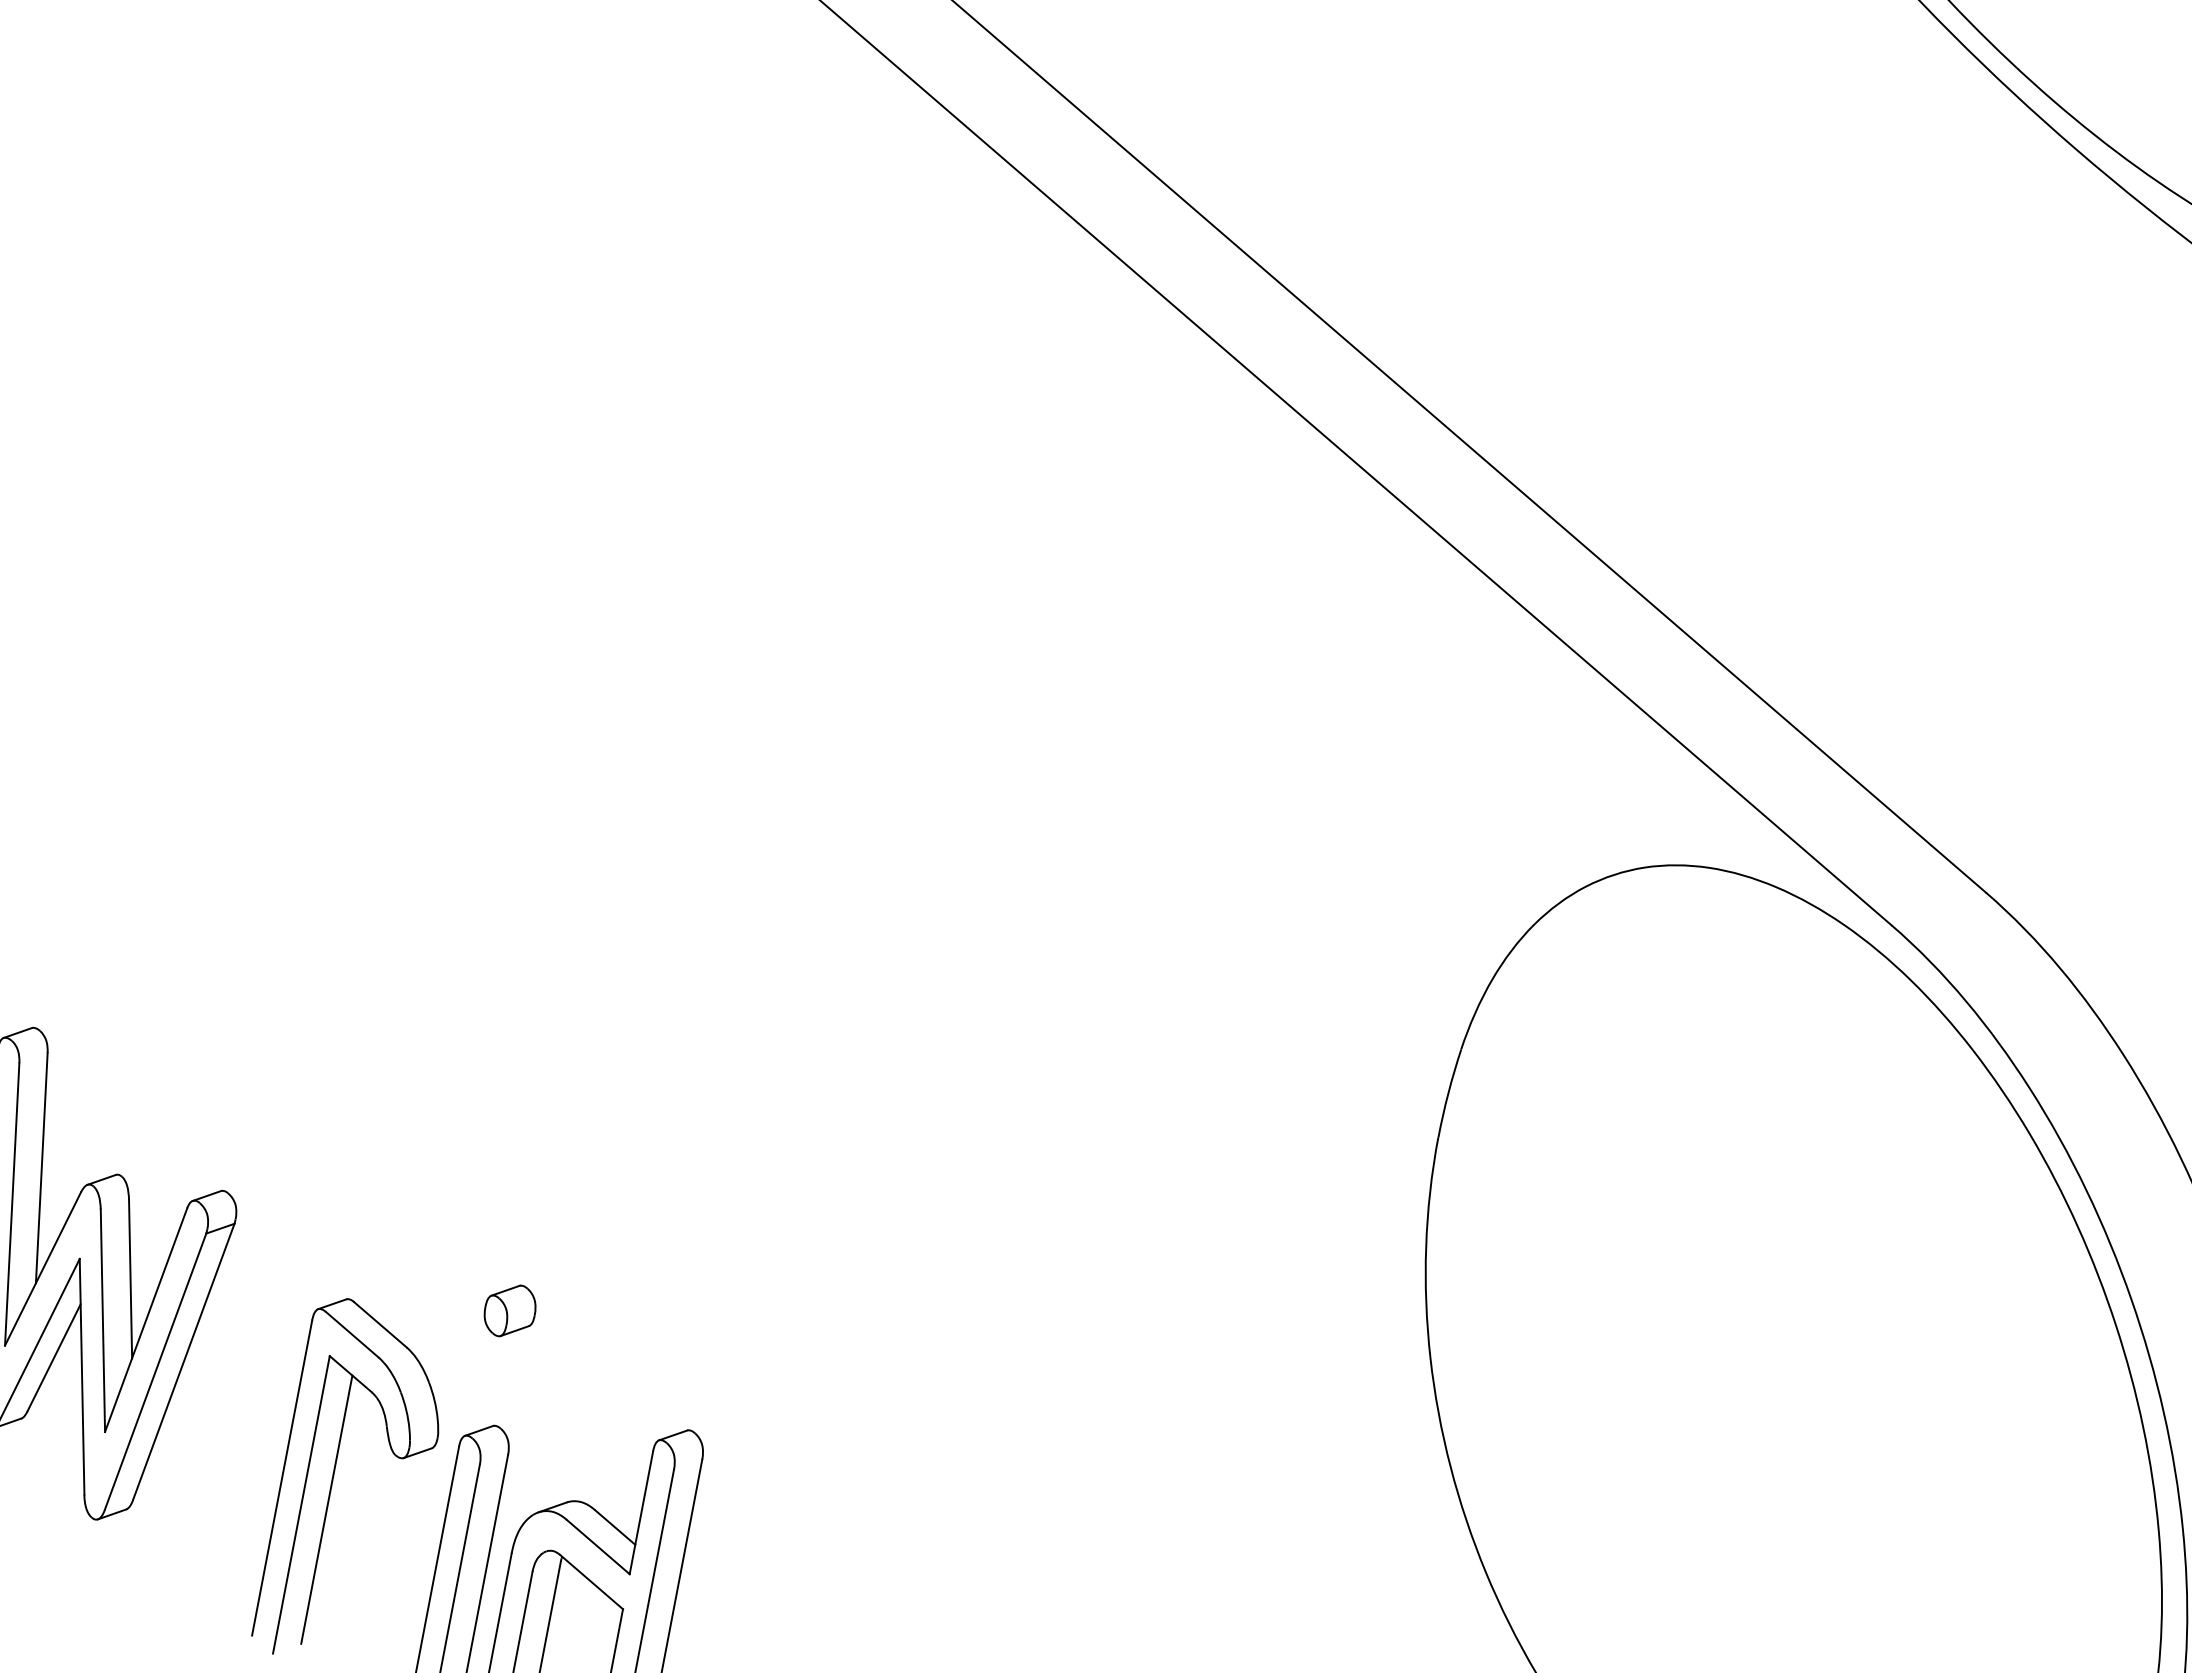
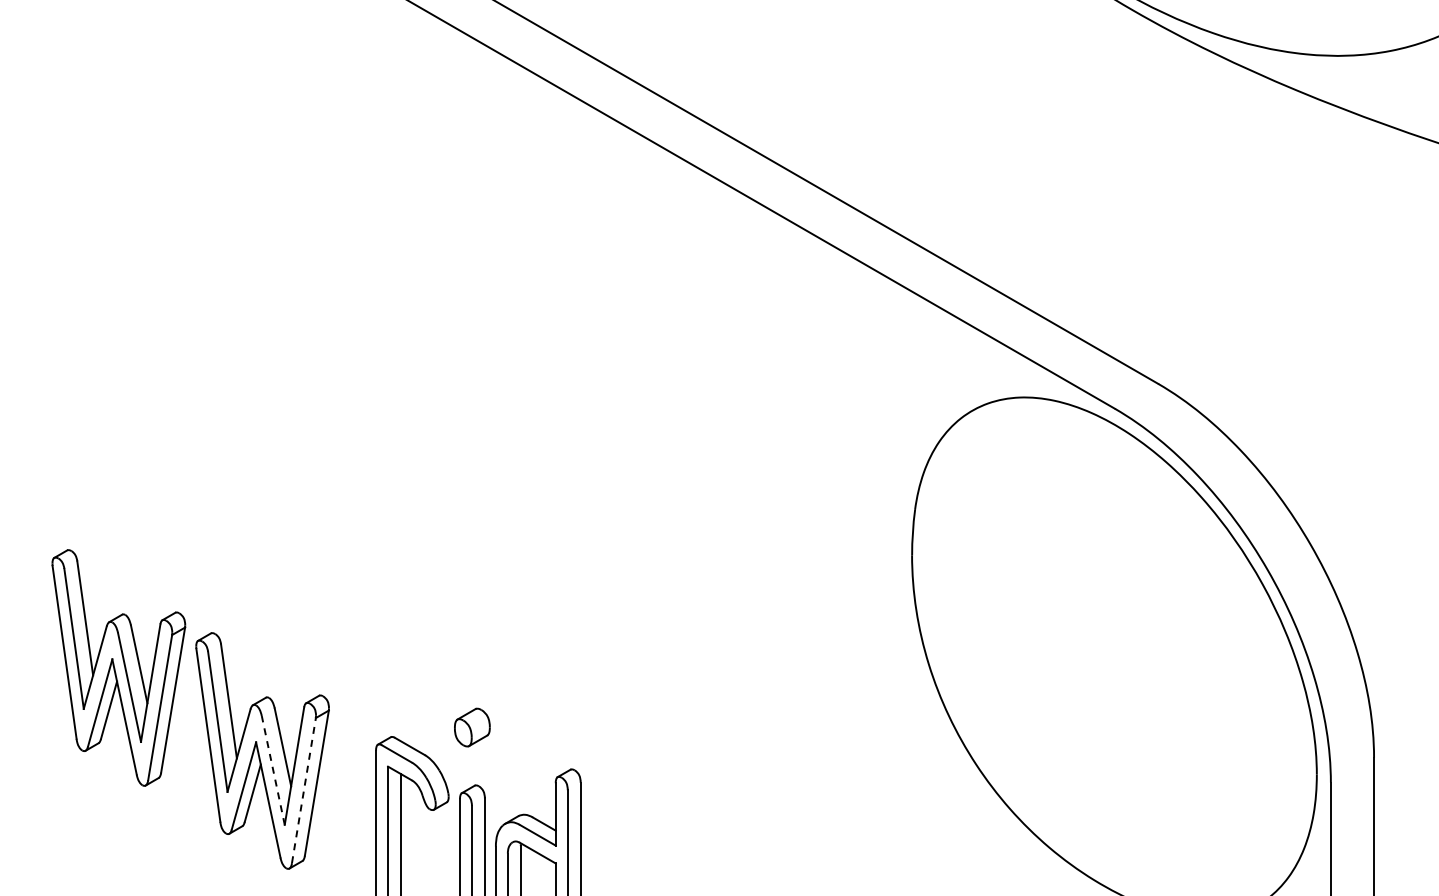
part: (510, 1310) -> (472, 727), size x1.4
line: (103, 1320) -> (273, 770), solid -> dashed
line: (154, 1371) -> (303, 790), solid -> dashed

